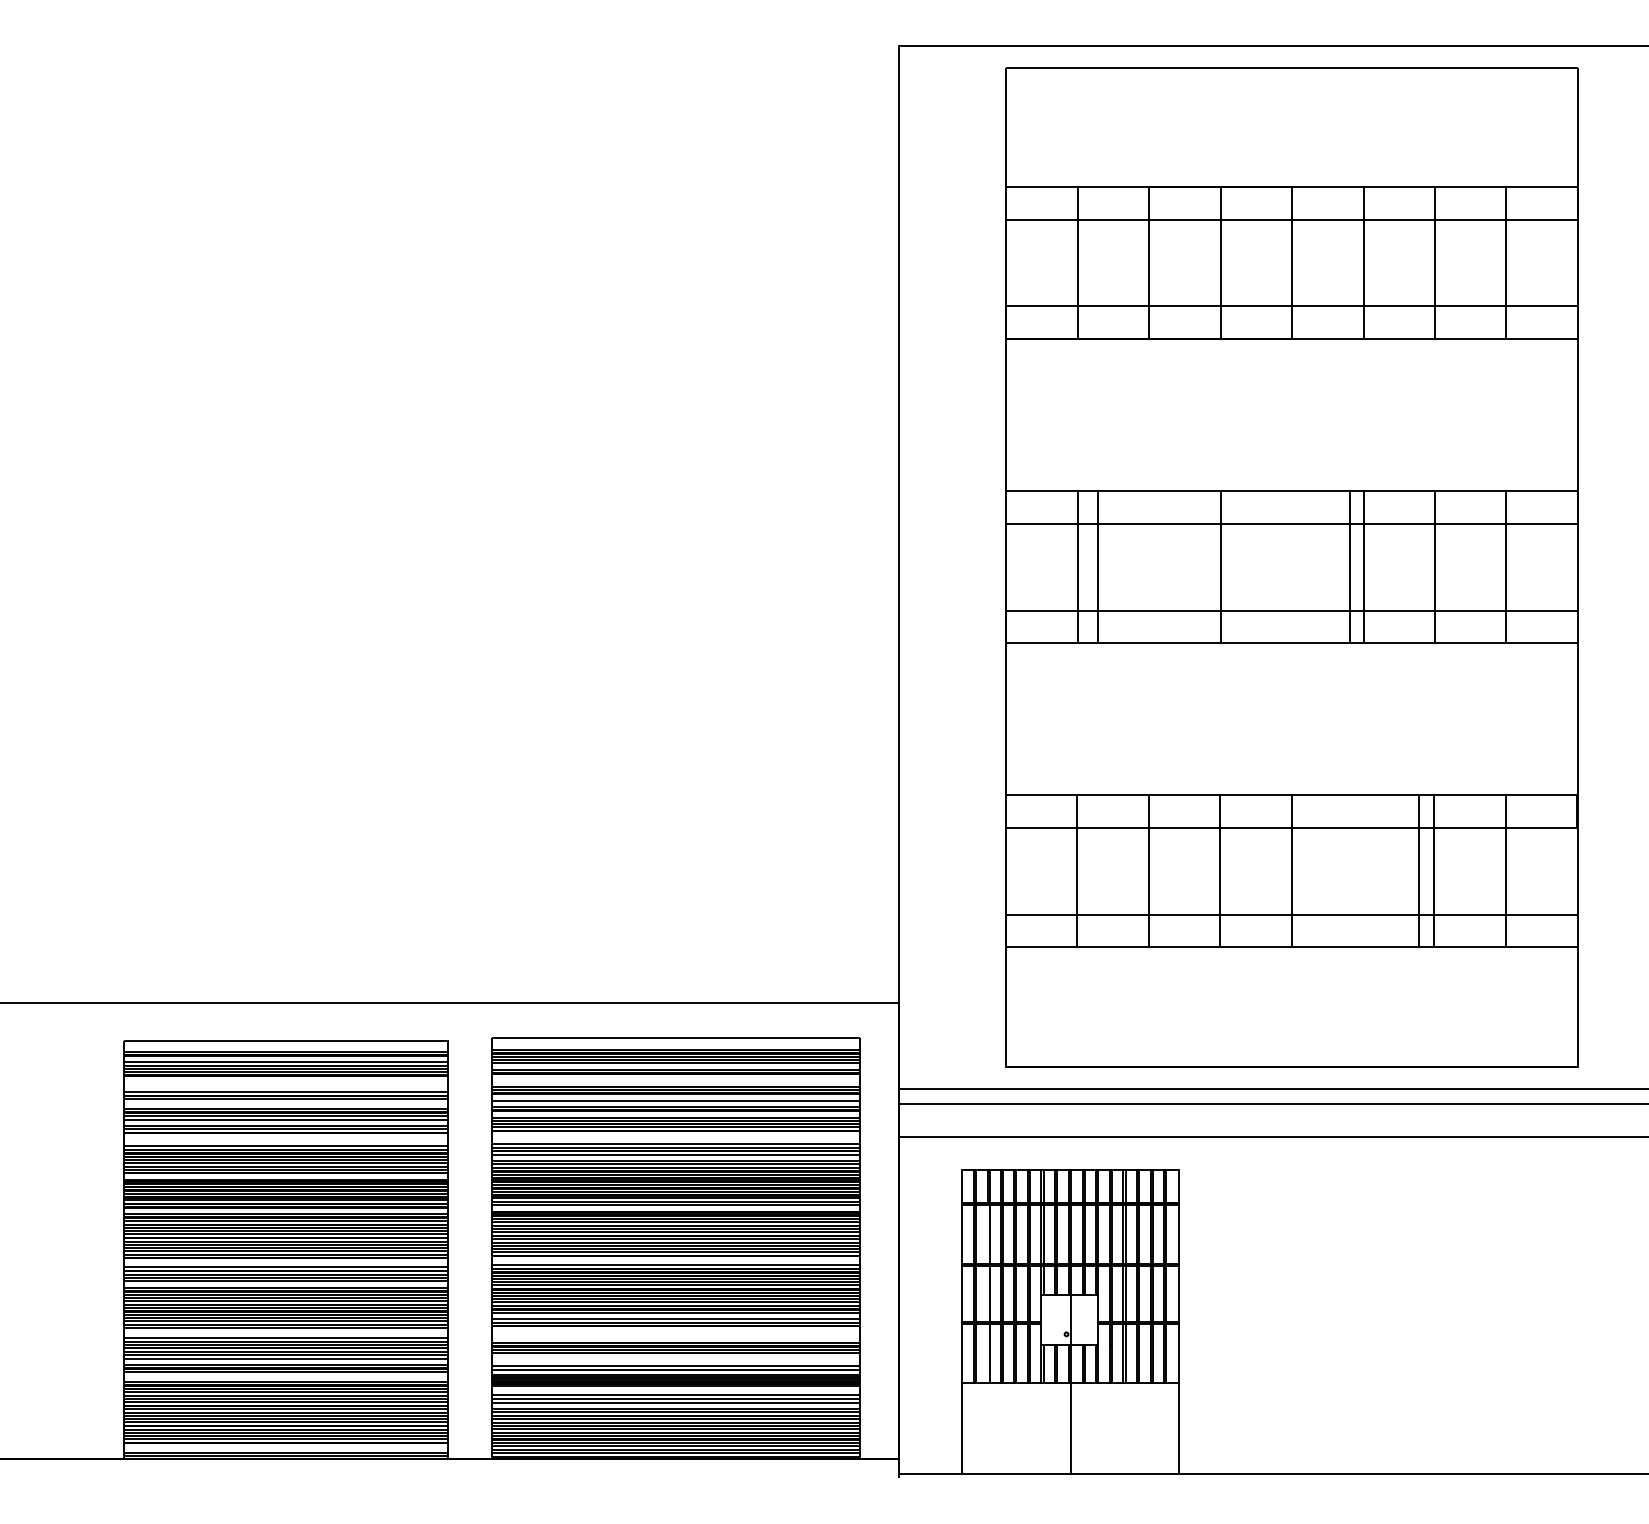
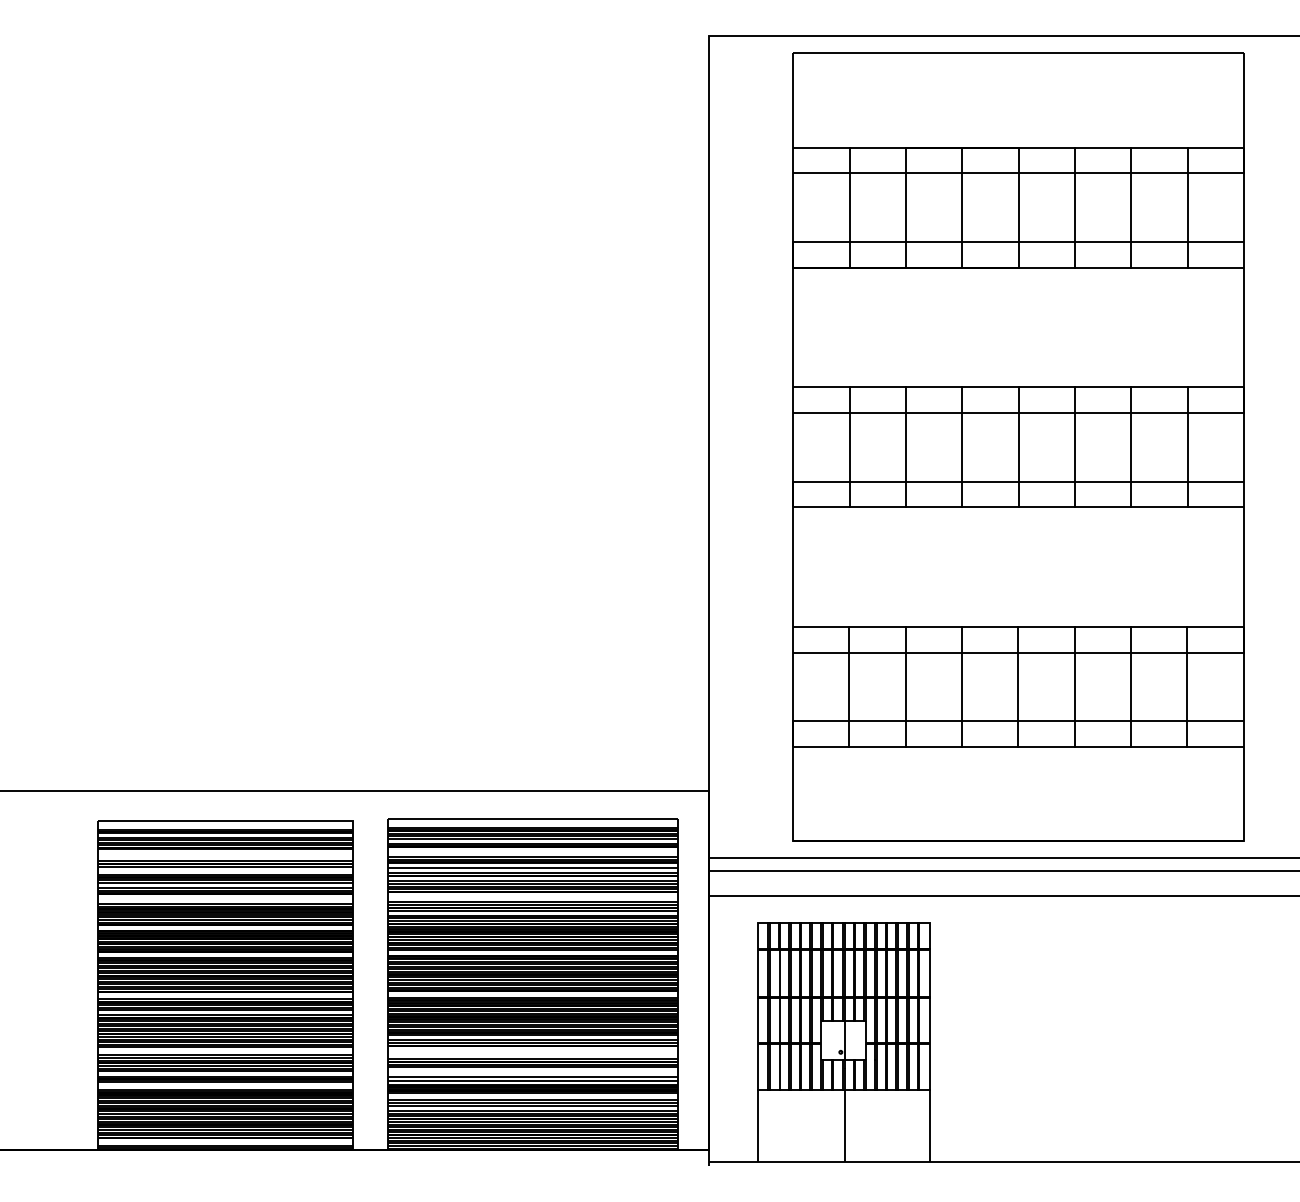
line: (1098, 567) -> (906, 447), moved
line: (1350, 567) -> (1019, 447), moved
line: (1418, 871) -> (1074, 687), moved

